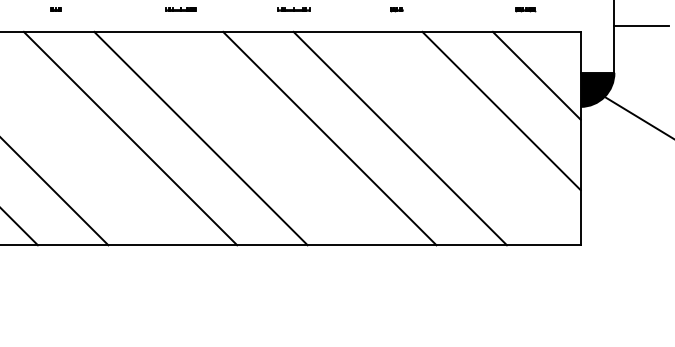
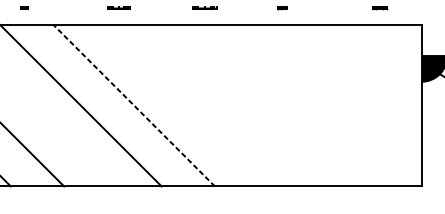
line: (536, 75) -> (388, 57), removed
line: (501, 110) -> (361, 84), removed
line: (201, 138) -> (134, 105), solid -> dashed
line: (329, 138) -> (231, 105), removed
line: (399, 138) -> (284, 105), removed

